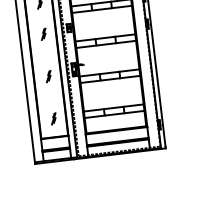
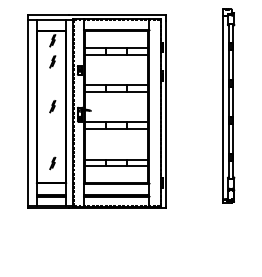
part: (43, 33) -> (52, 61), moved
part: (48, 76) -> (52, 106), moved

